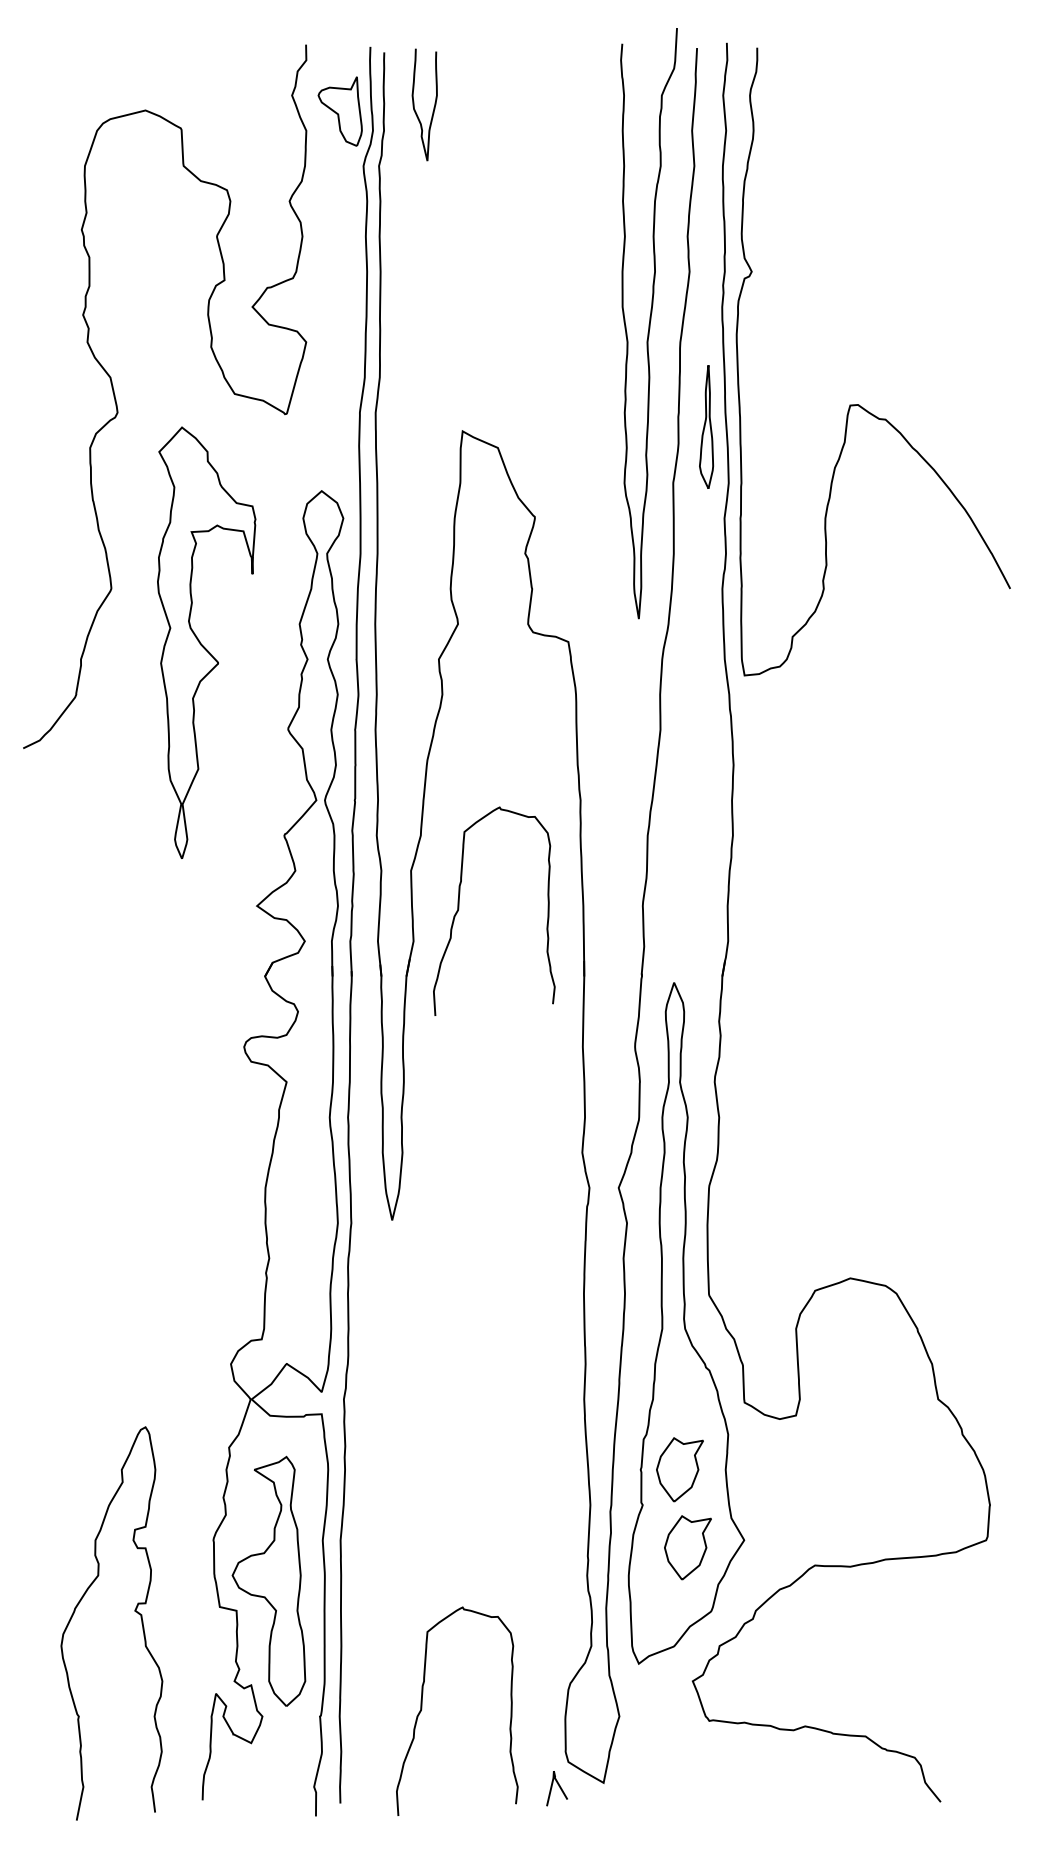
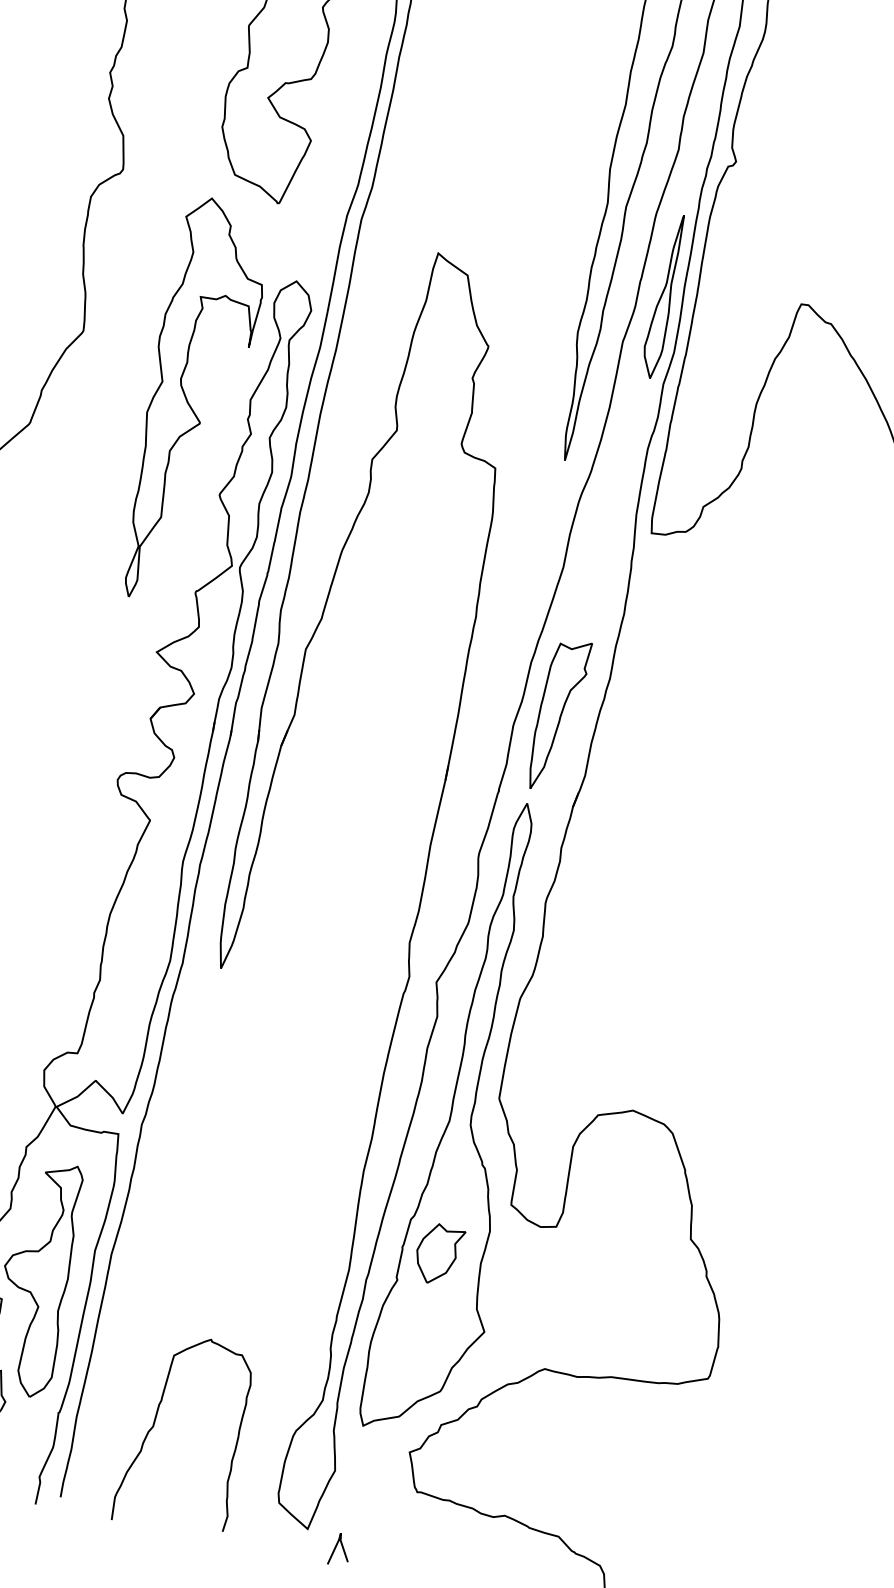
part: (706, 426) -> (664, 295), size x1.43
part: (206, 642) -> (193, 401), moved
part: (687, 884) -> (558, 715), added
curve: (459, 909) -> (343, 694), removed
part: (687, 1547) -> (430, 1327), removed
curve: (558, 1786) -> (342, 1548), moved

